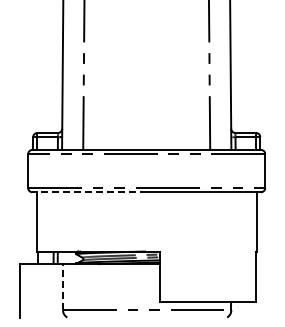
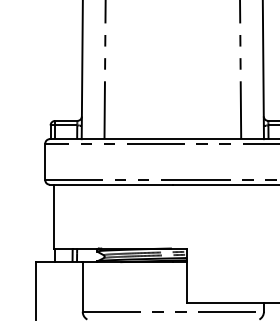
line: (89, 192) -> (111, 184), dashed -> solid
line: (63, 287) -> (83, 287), dashed -> solid

